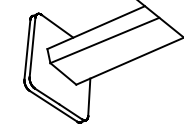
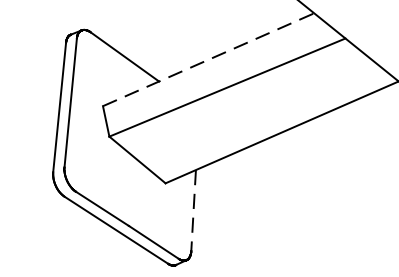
line: (96, 27) -> (209, 59), solid -> dashed
line: (89, 97) -> (194, 211), solid -> dashed

